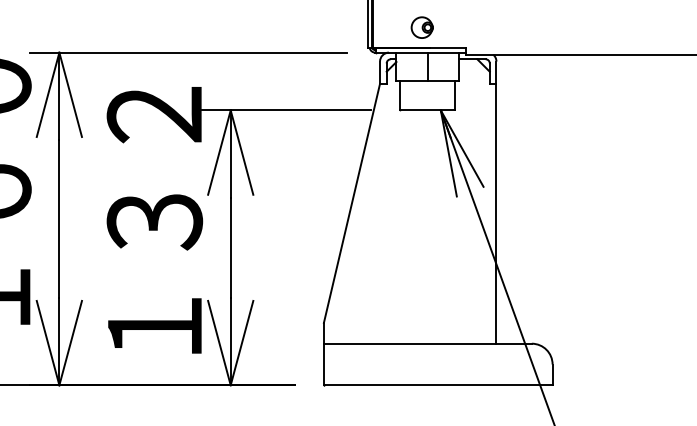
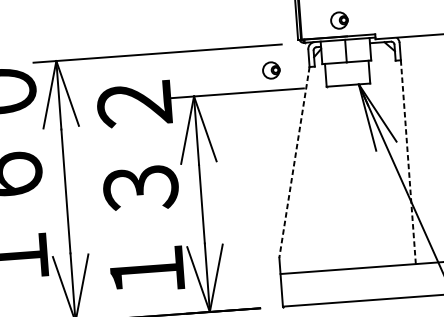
part: (330, 84) -> (270, 70), added
line: (351, 203) -> (294, 162), solid -> dashed
line: (496, 213) -> (408, 161), solid -> dashed

